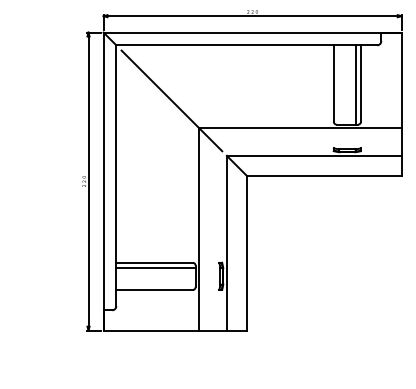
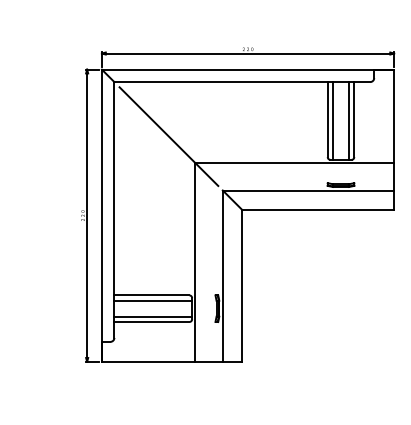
line: (339, 84) -> (333, 120), added
line: (156, 284) -> (153, 316), added

